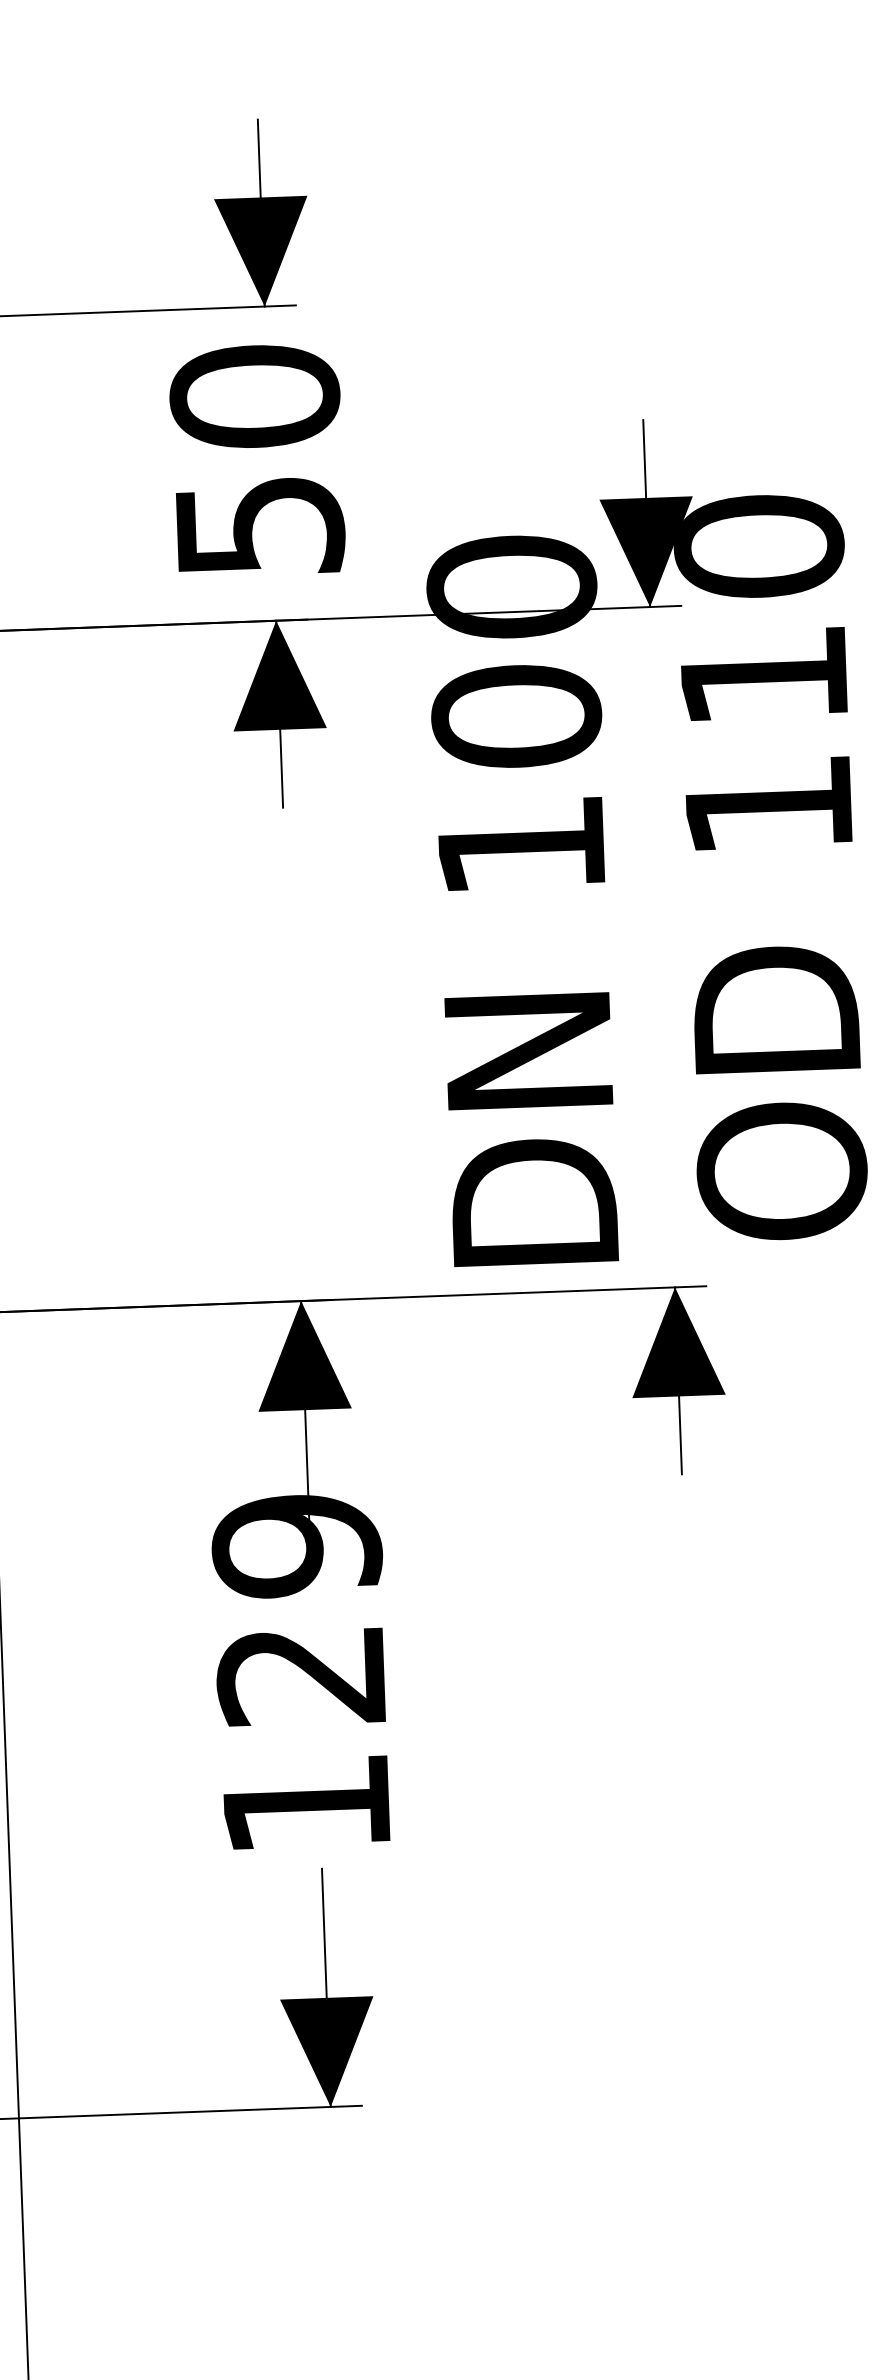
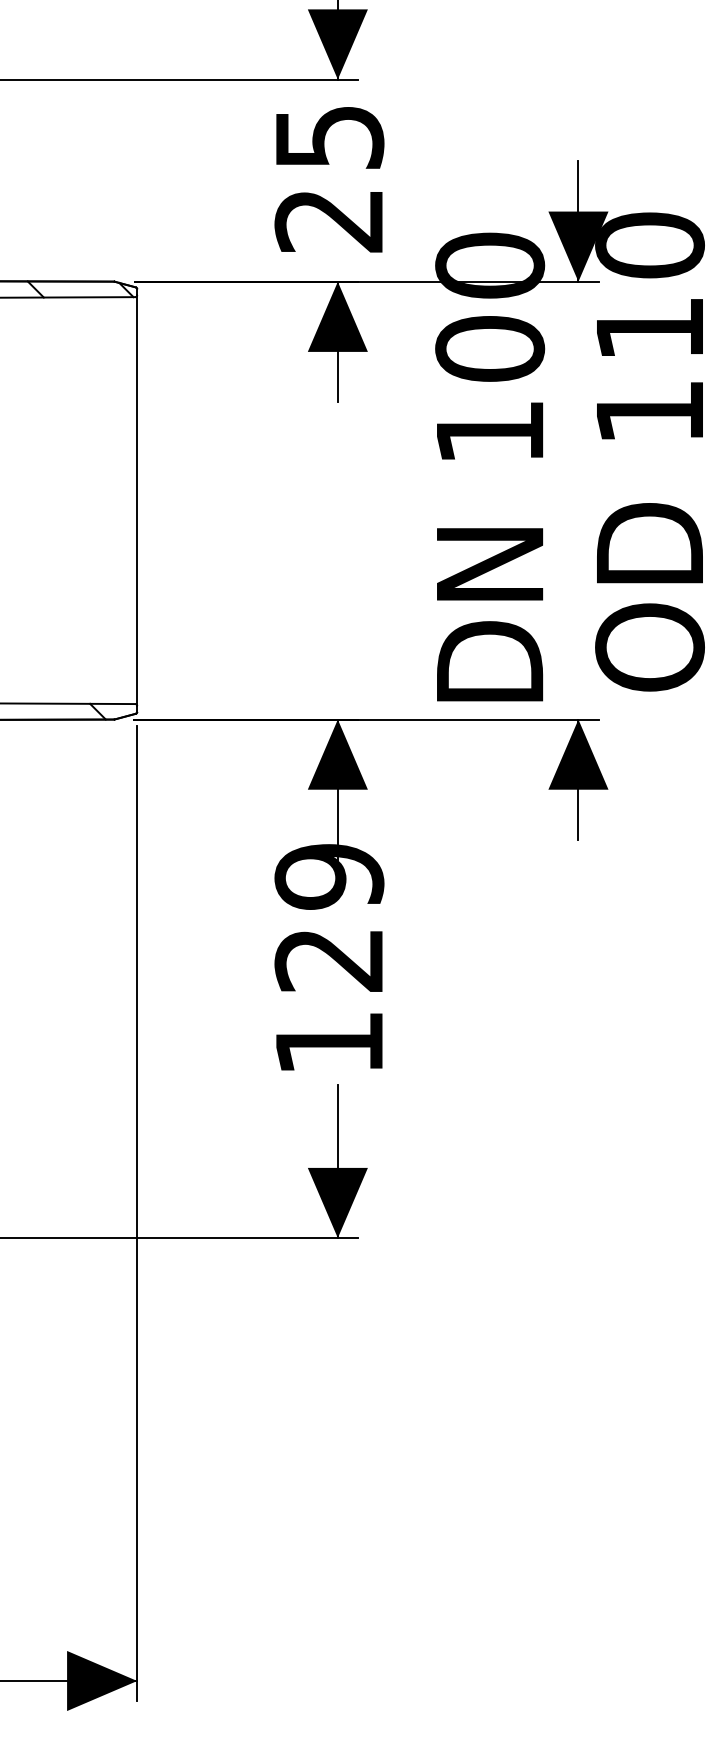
text: (257, 460) -> (329, 178), 50 -> 25

